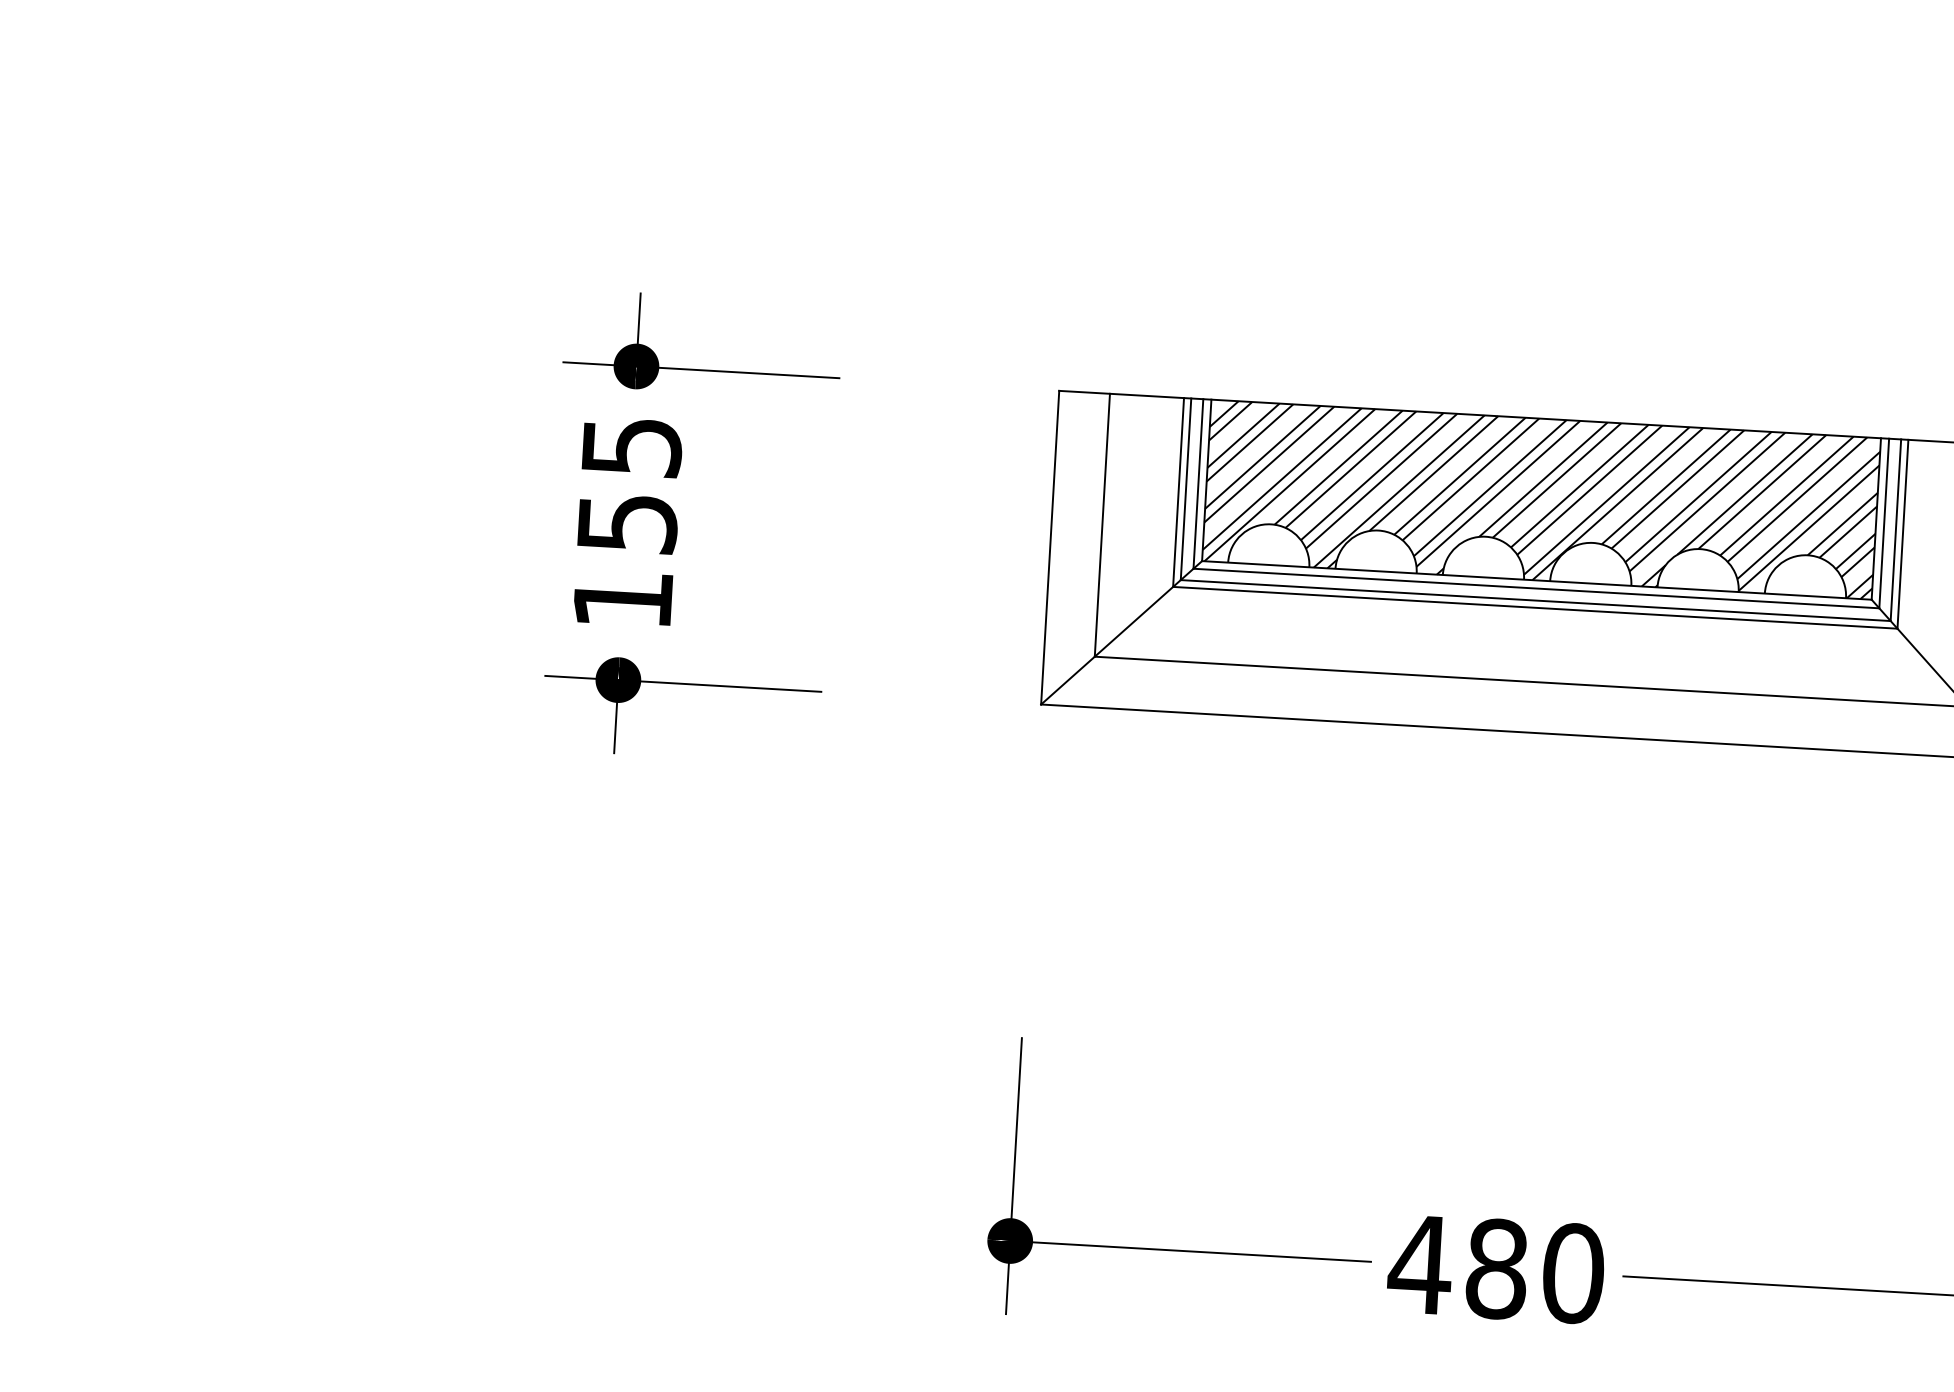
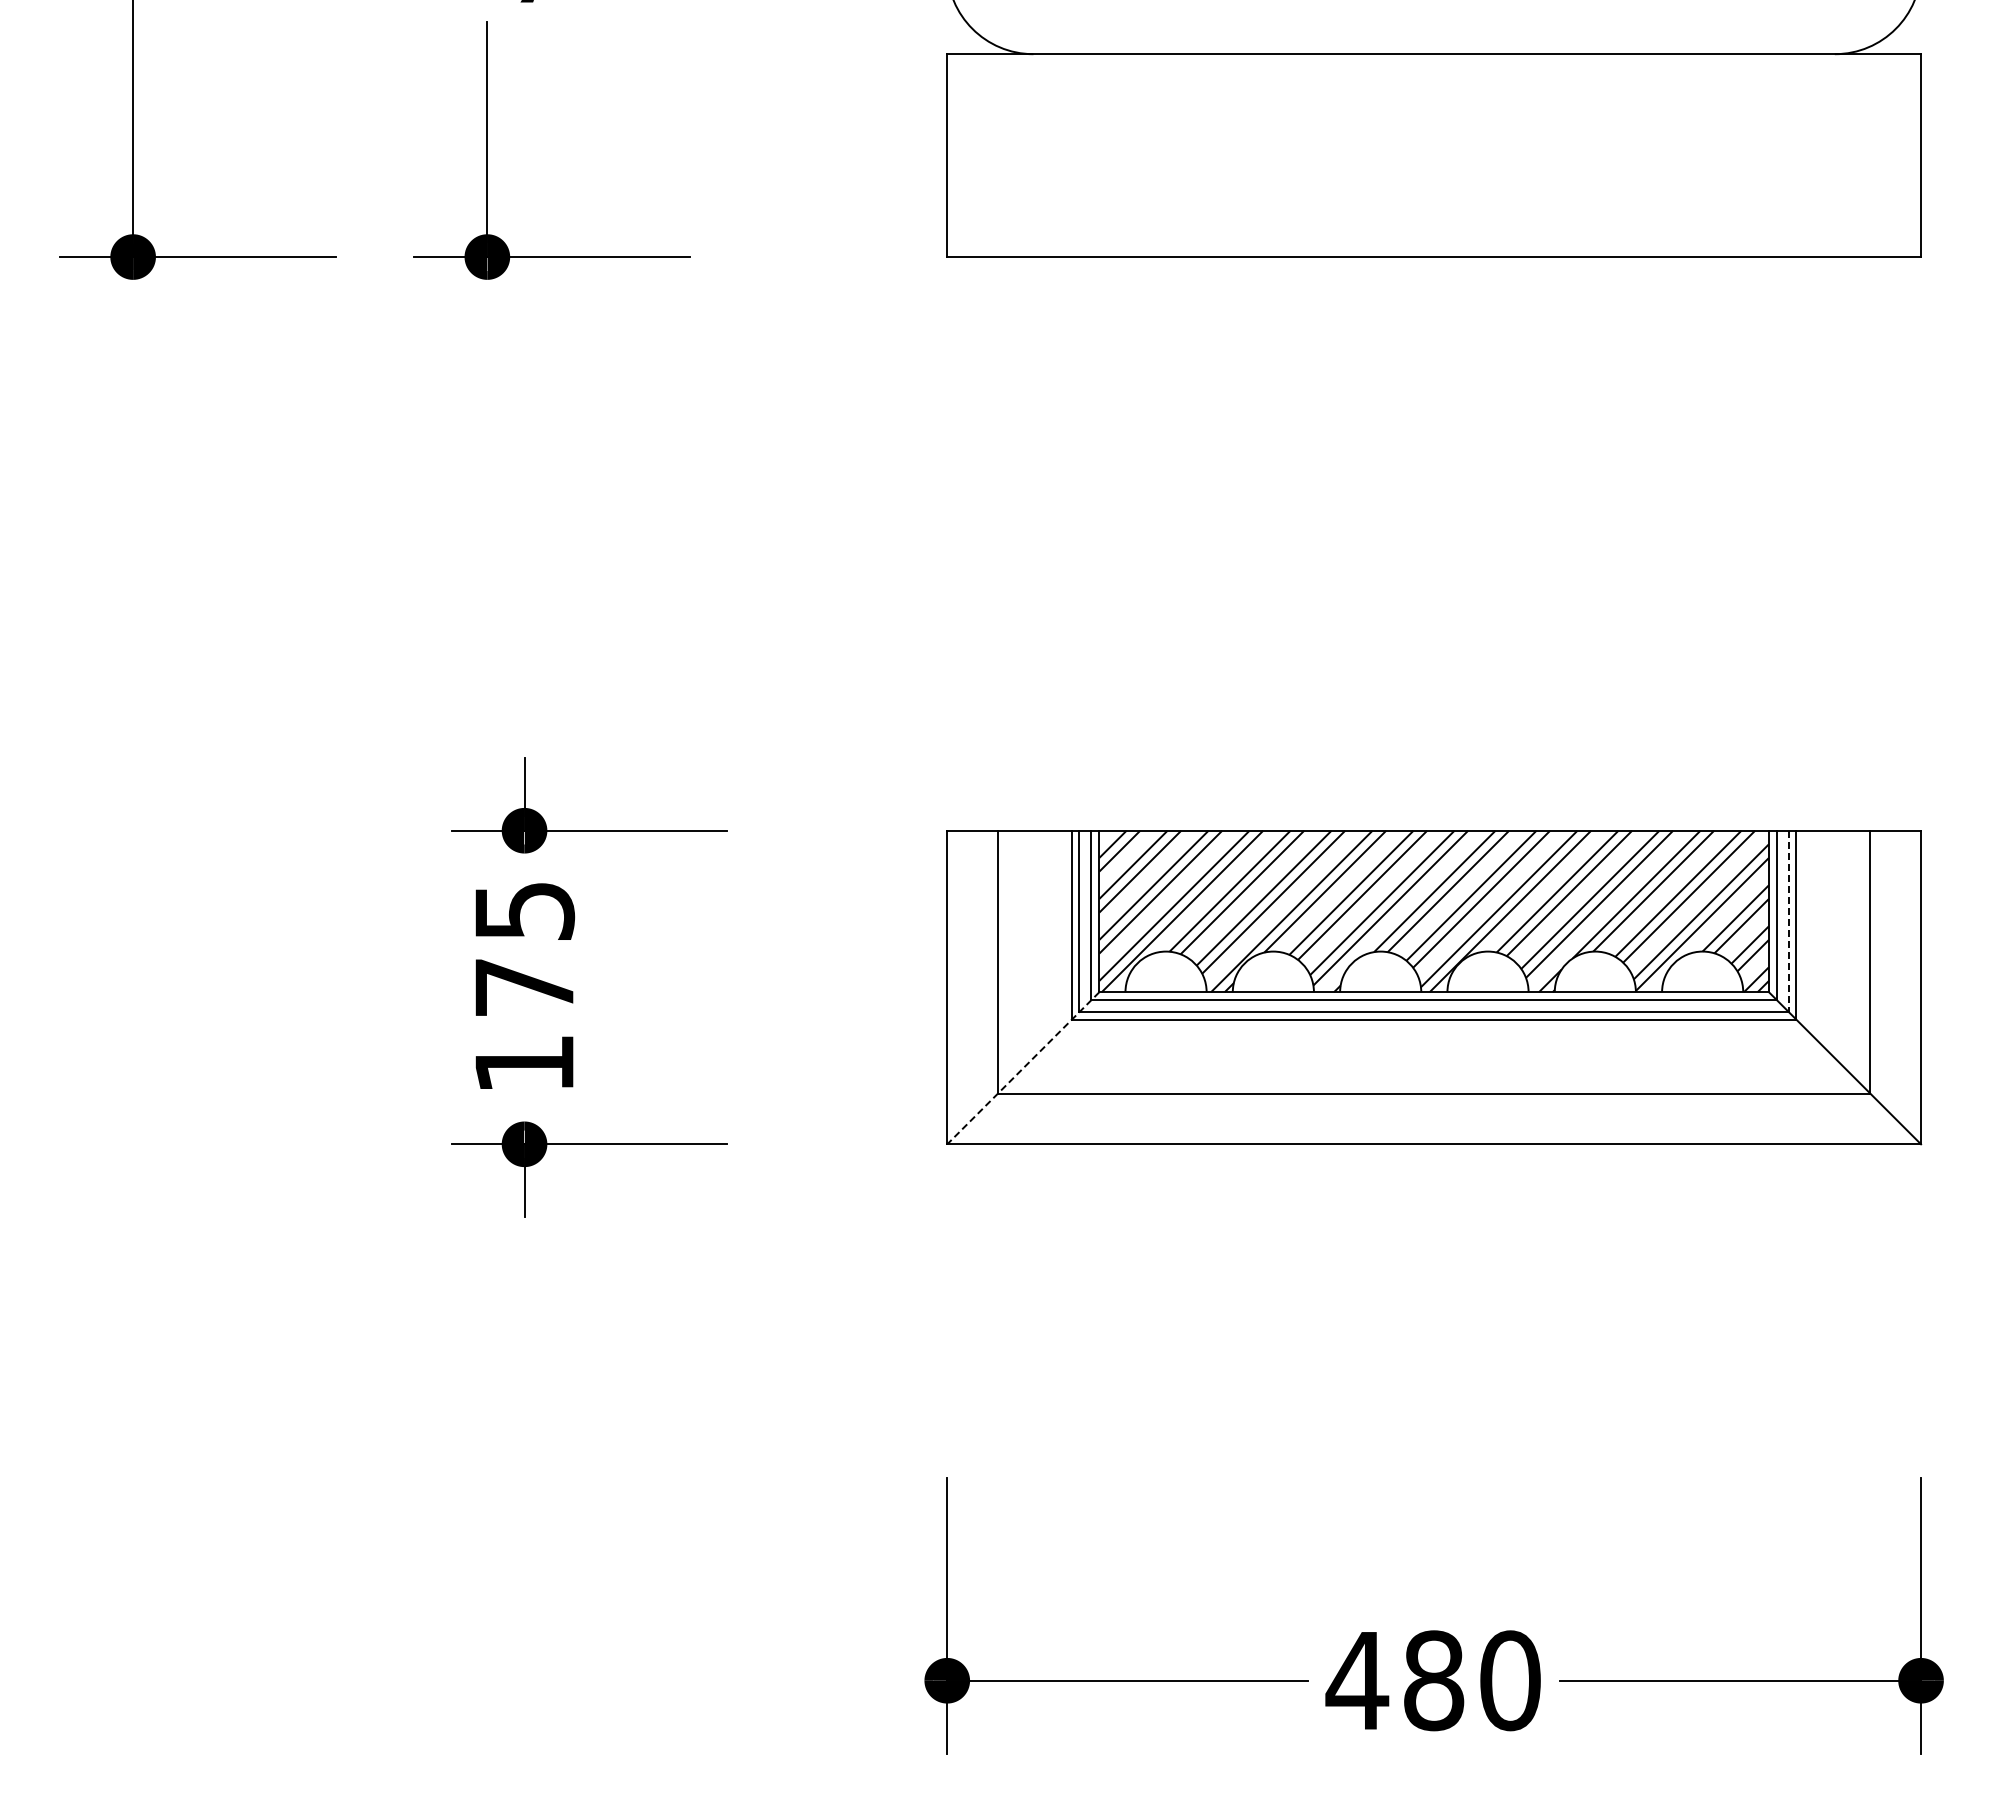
text: (628, 523) -> (525, 987), 155 -> 175
line: (1896, 530) -> (1789, 921), solid -> dashed
line: (1121, 633) -> (1023, 1068), solid -> dashed

